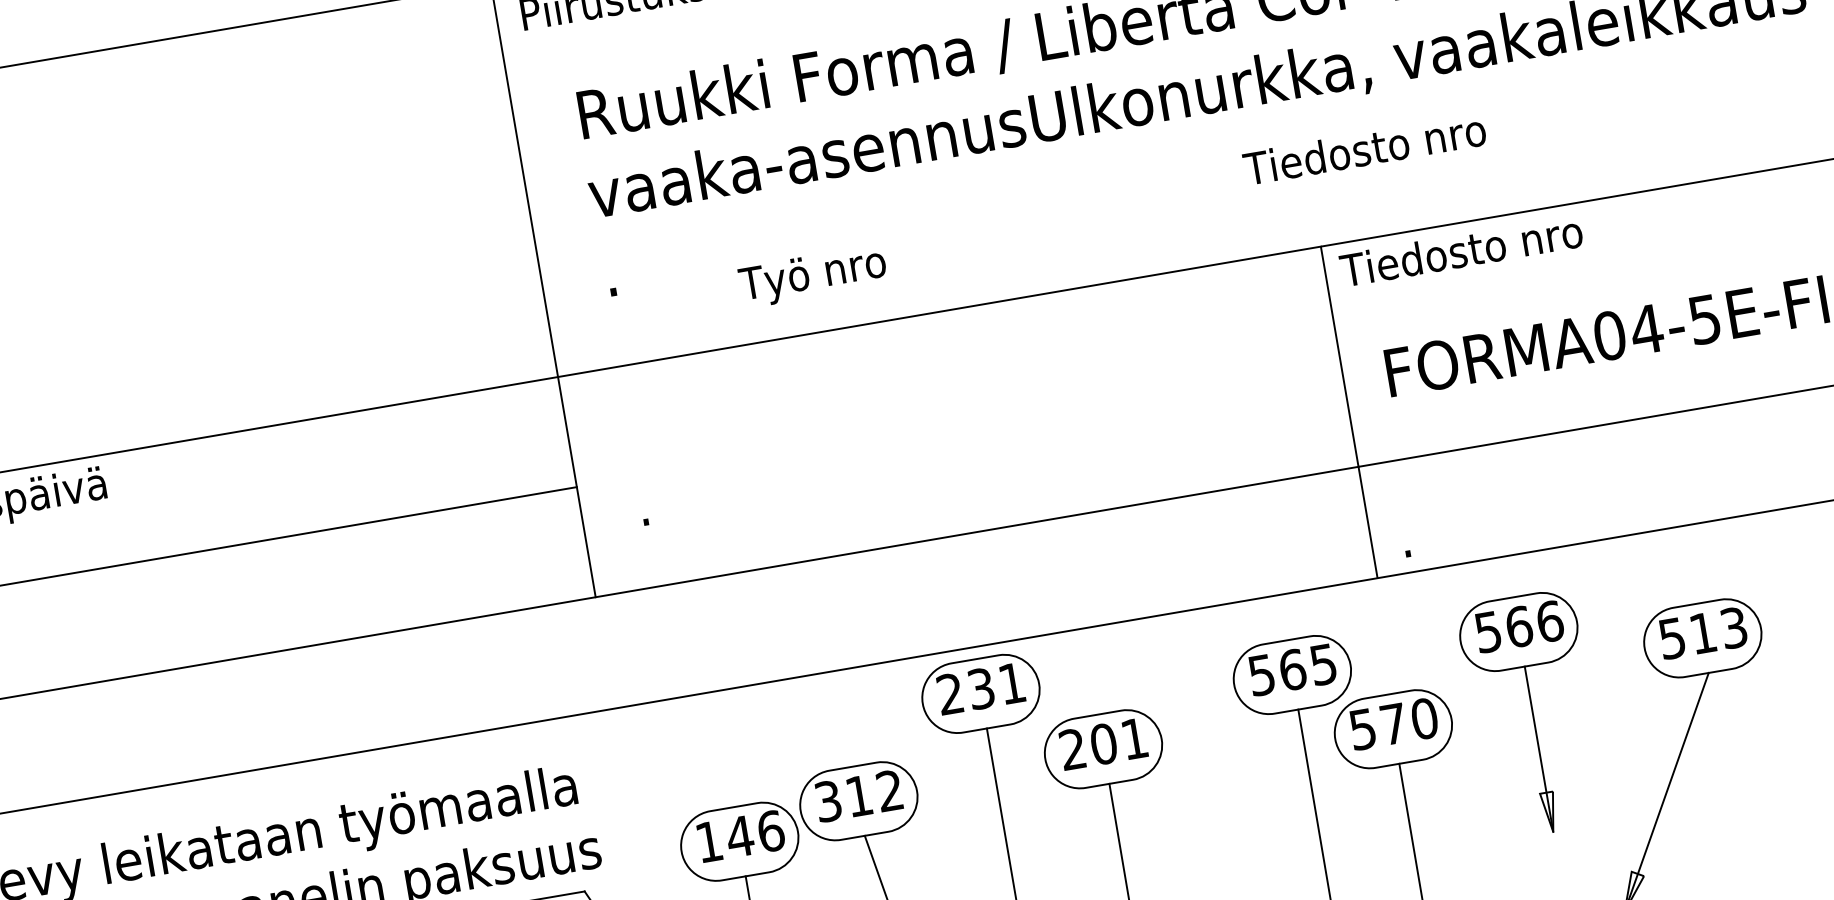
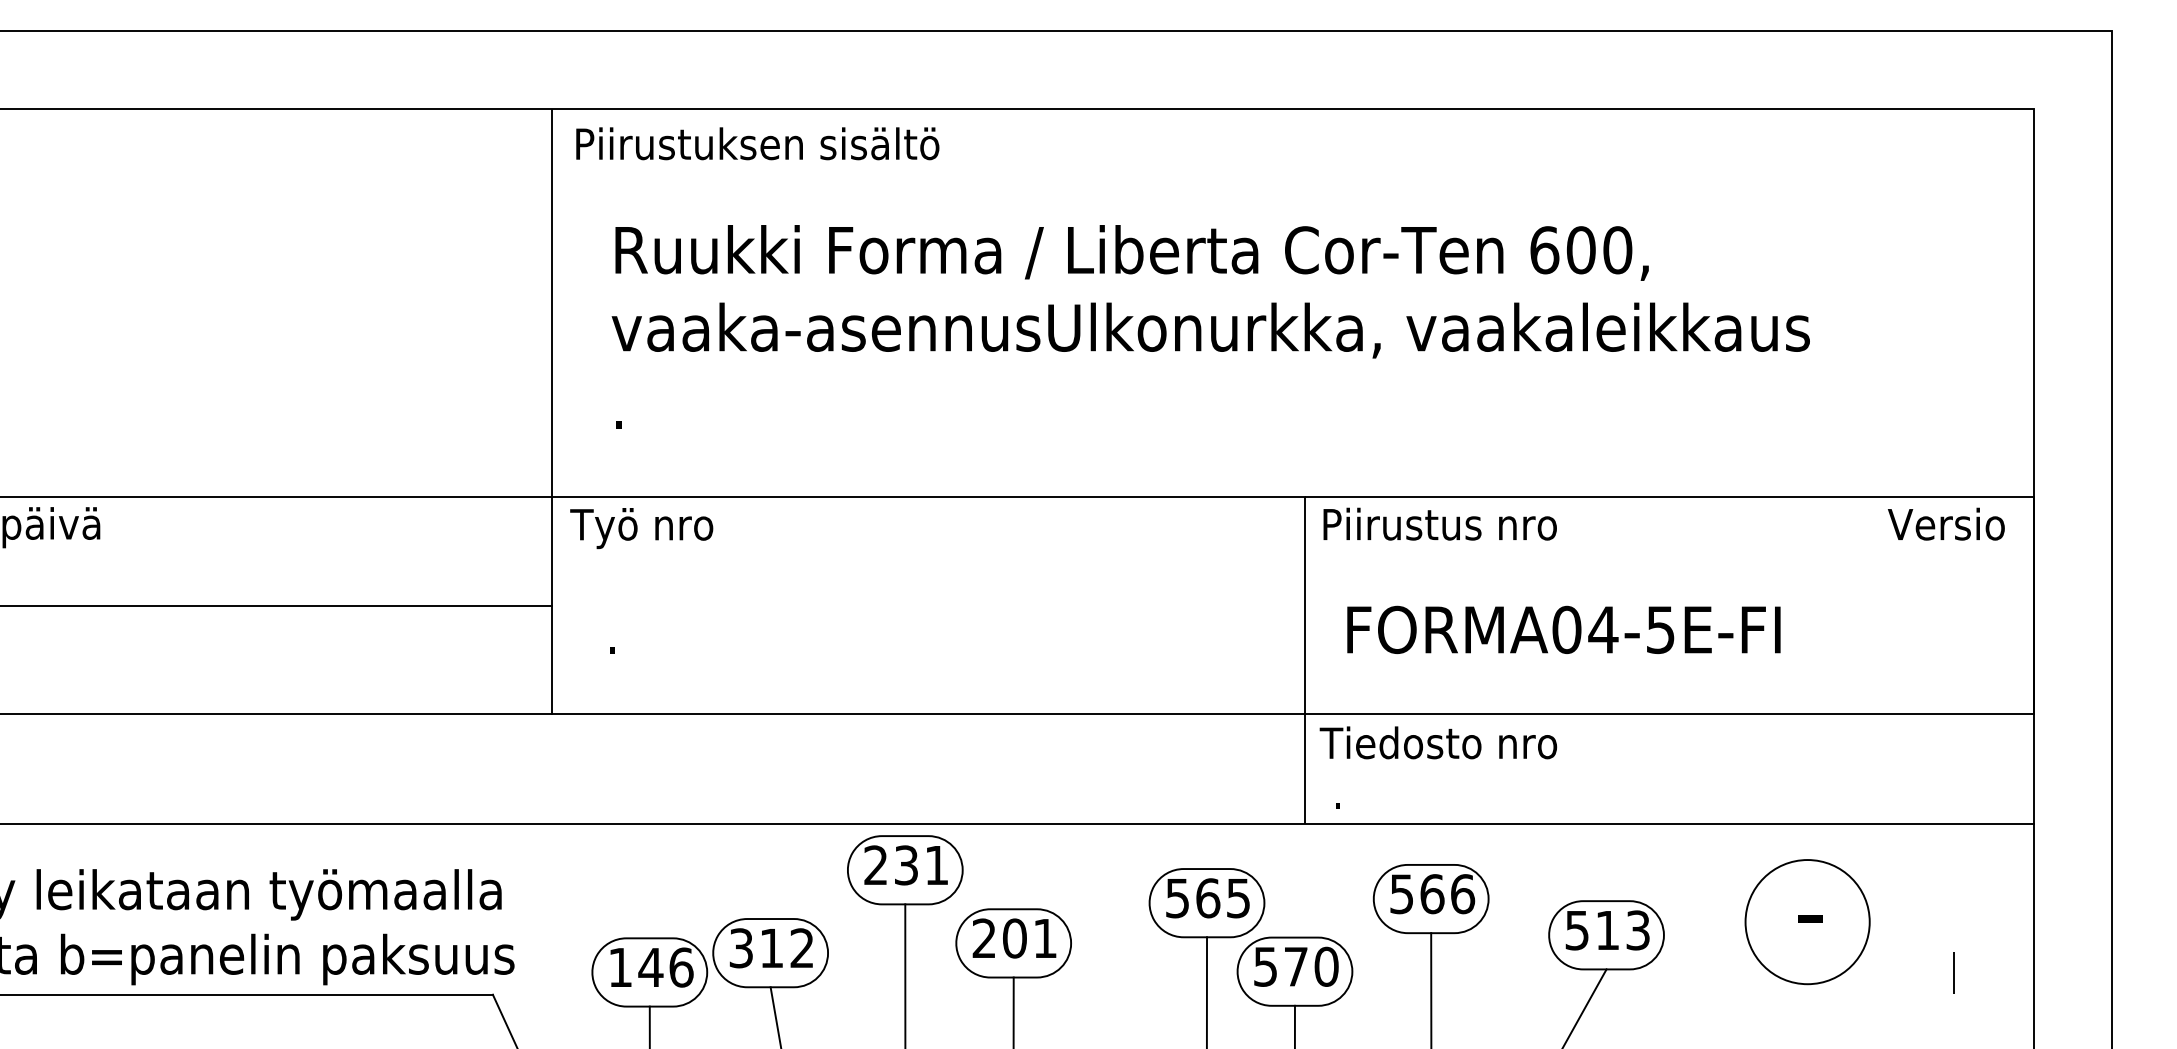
text: (1364, 148) -> (1438, 742), moved
text: (1461, 250) -> (1438, 523), Tiedosto nro -> Piirustus nro
text: (812, 276) -> (641, 528), moved

